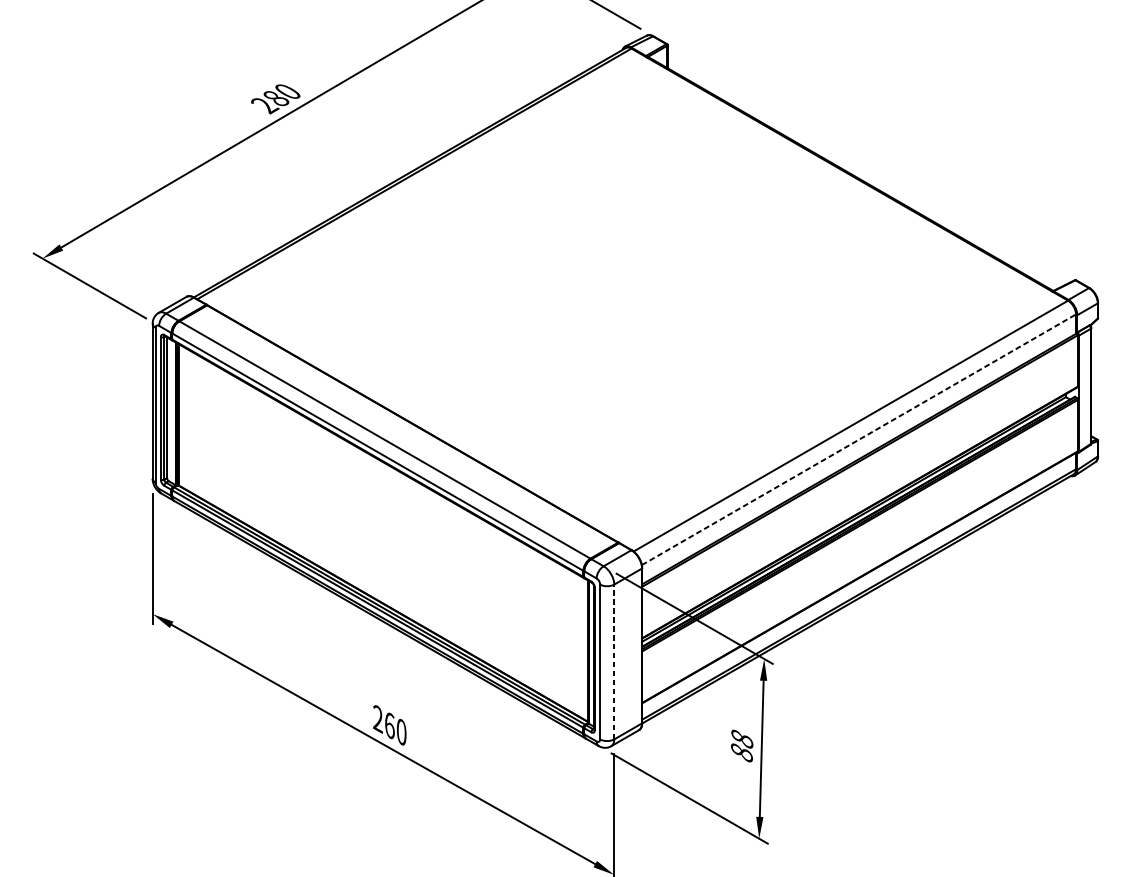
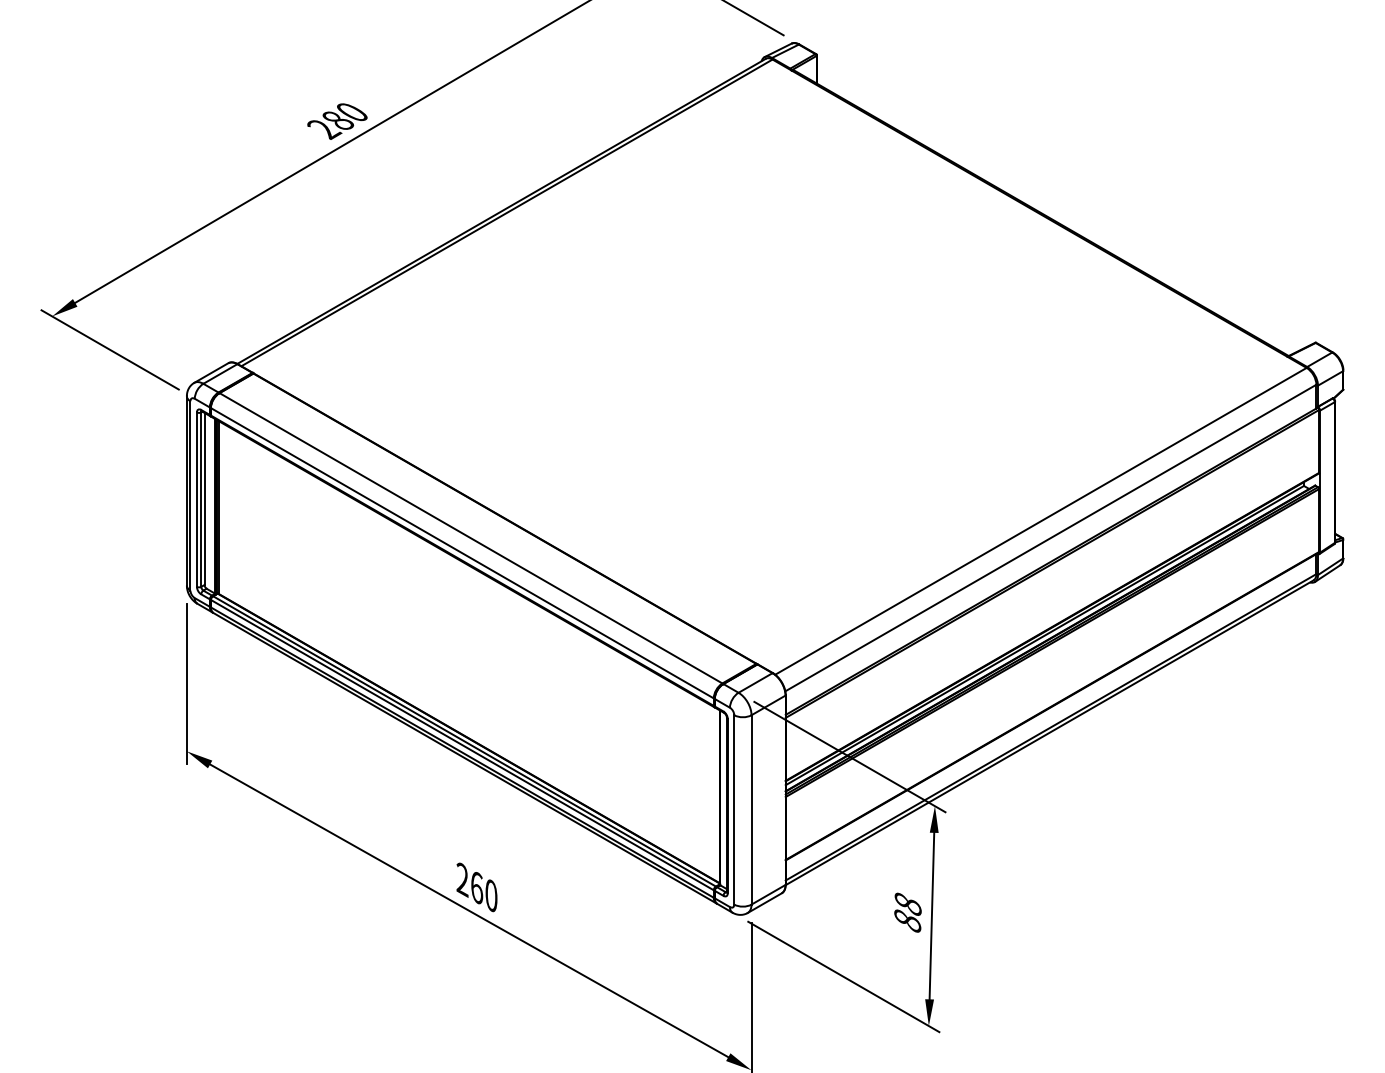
line: (858, 440) -> (1050, 538), dashed -> solid
line: (614, 661) -> (751, 809), dashed -> solid

